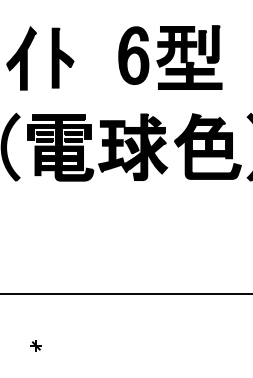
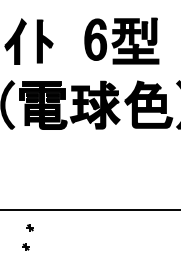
part: (41, 318) -> (29, 227), added

